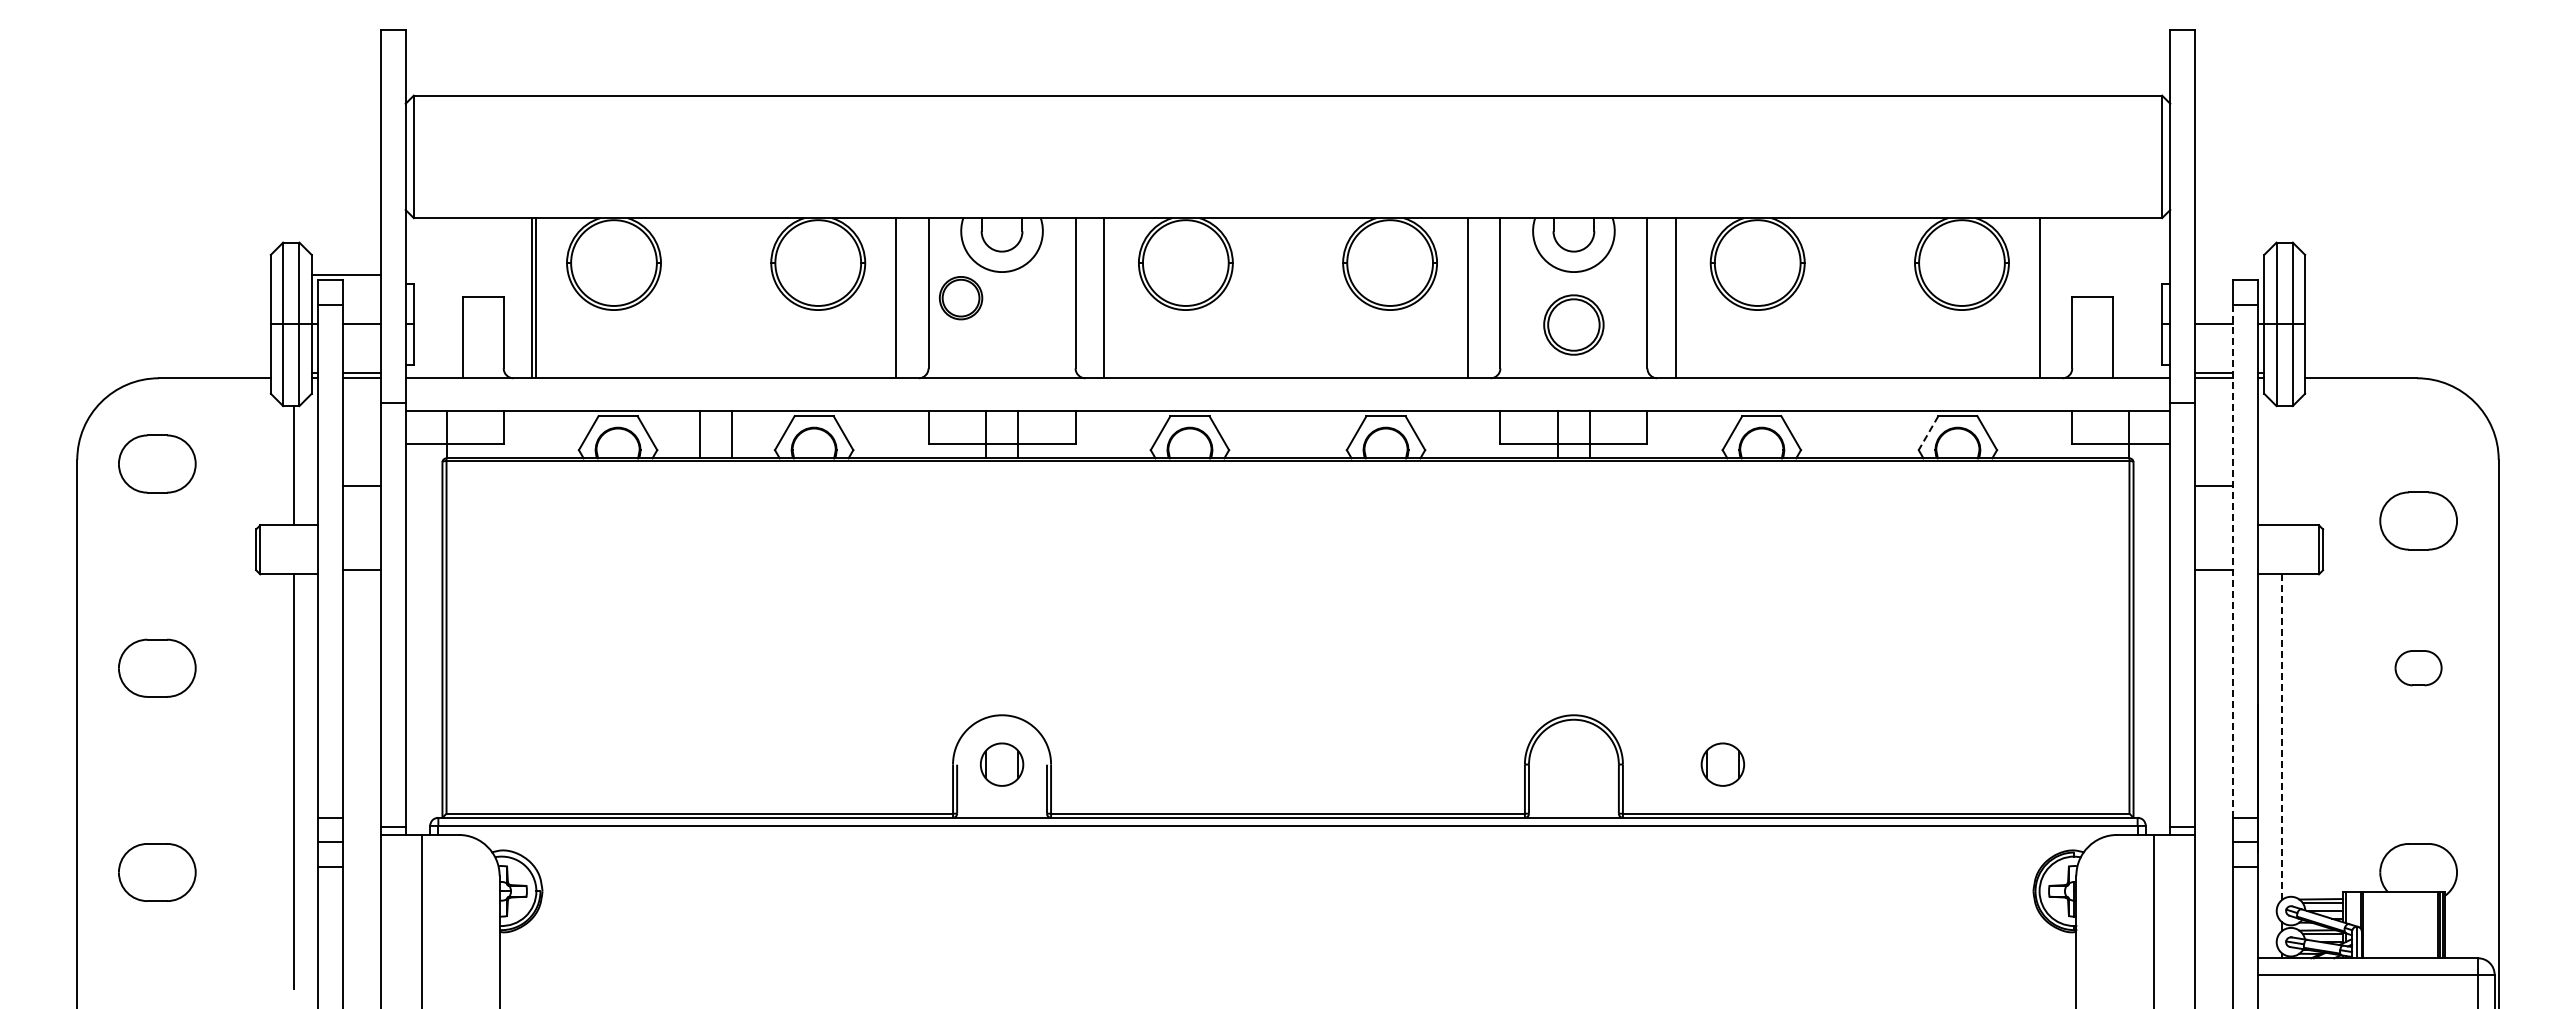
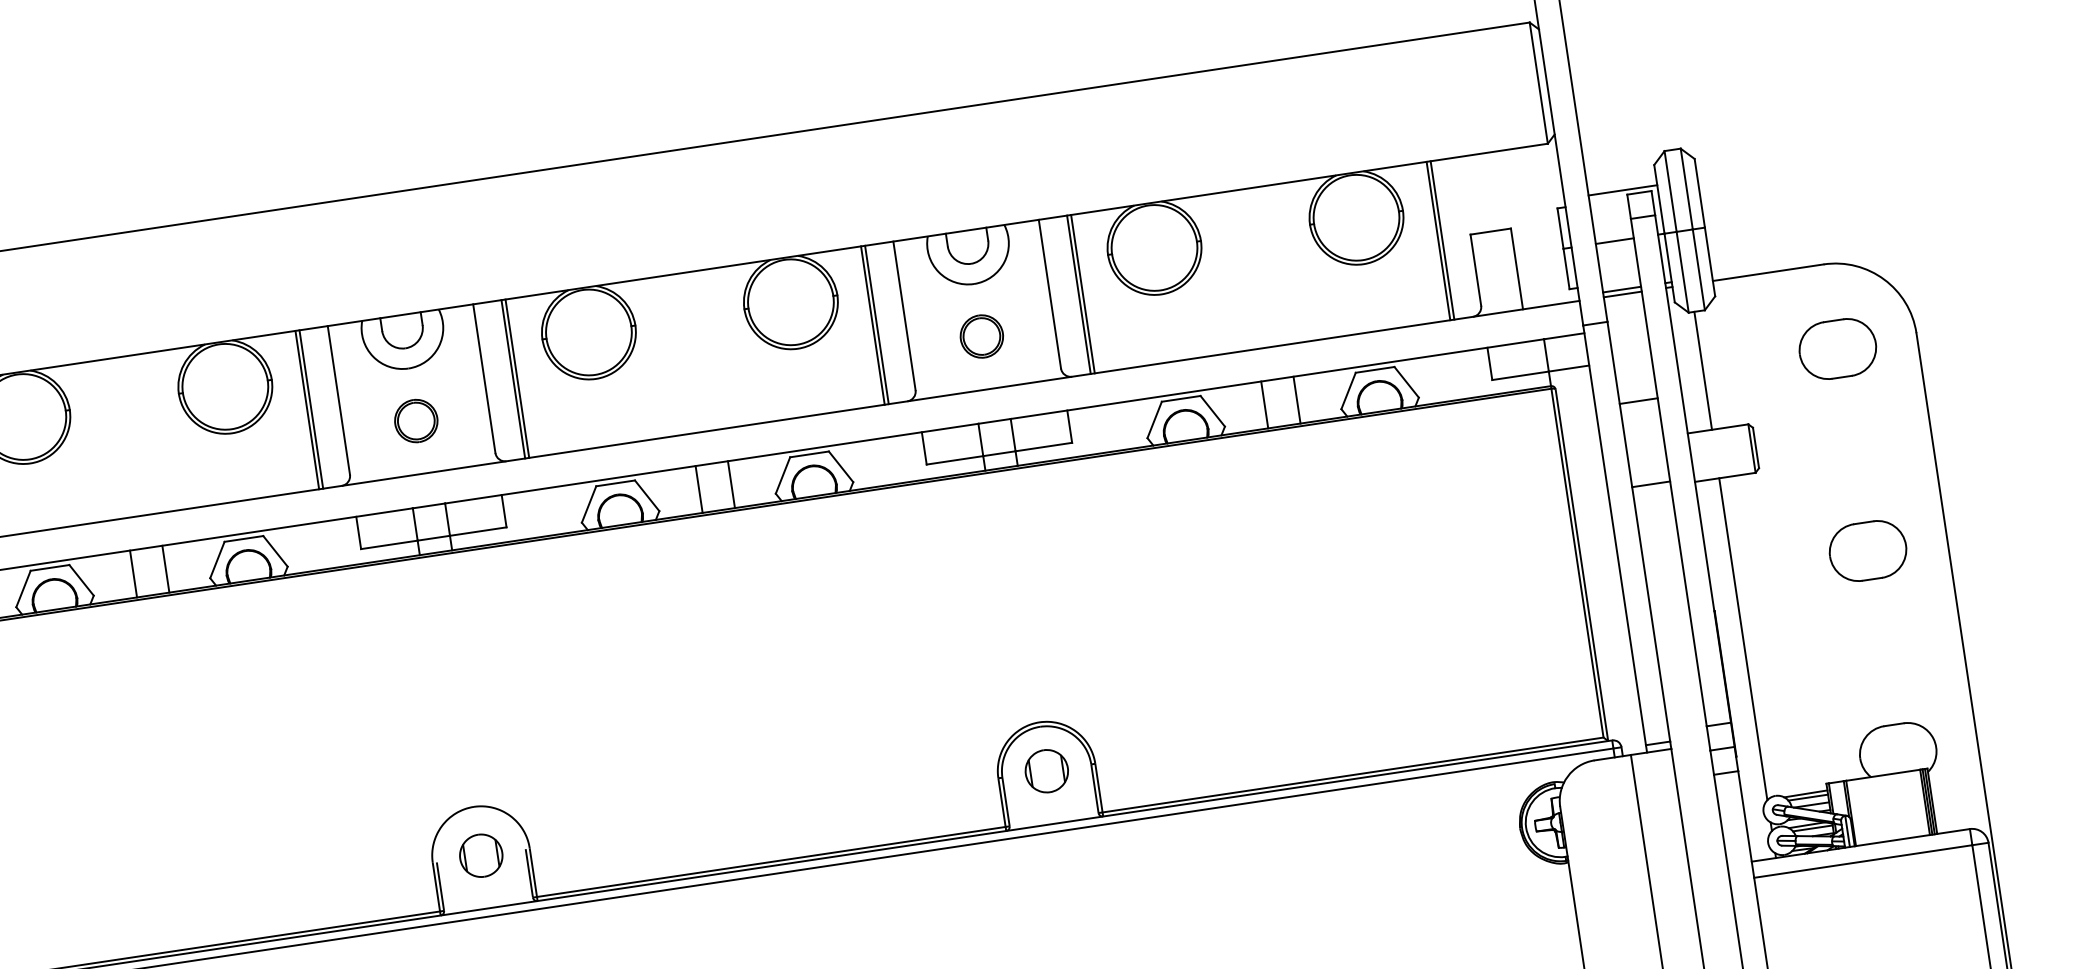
line: (2229, 275) -> (1622, 190), added
line: (899, 298) -> (310, 409), added
part: (960, 298) -> (415, 421), moved
line: (1108, 298) -> (517, 378), added
line: (1471, 298) -> (876, 325), added
line: (1680, 298) -> (1083, 294), added
line: (2043, 298) -> (1442, 240), added
part: (1573, 325) -> (981, 336), size x0.71
line: (1928, 433) -> (1348, 391), dashed -> solid
line: (1271, 434) -> (698, 489), added
line: (1304, 434) -> (731, 484), added
line: (1843, 434) -> (1264, 404), added
line: (1876, 434) -> (1297, 399), added
line: (2282, 465) -> (1703, 370), added
part: (2418, 520) -> (1837, 348), moved
line: (2233, 561) -> (1669, 472), dashed -> solid
part: (2418, 667) -> (1867, 550), size x1.67
line: (2282, 737) -> (1743, 639), dashed -> solid
part: (1722, 764) -> (1046, 771), moved

